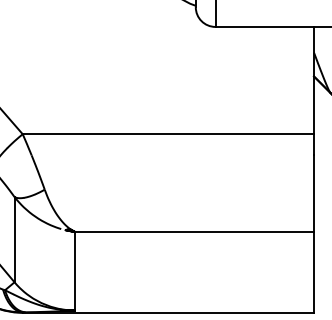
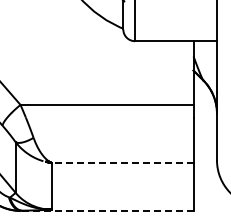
line: (194, 231) -> (122, 162), solid -> dashed
line: (167, 313) -> (106, 211), solid -> dashed

